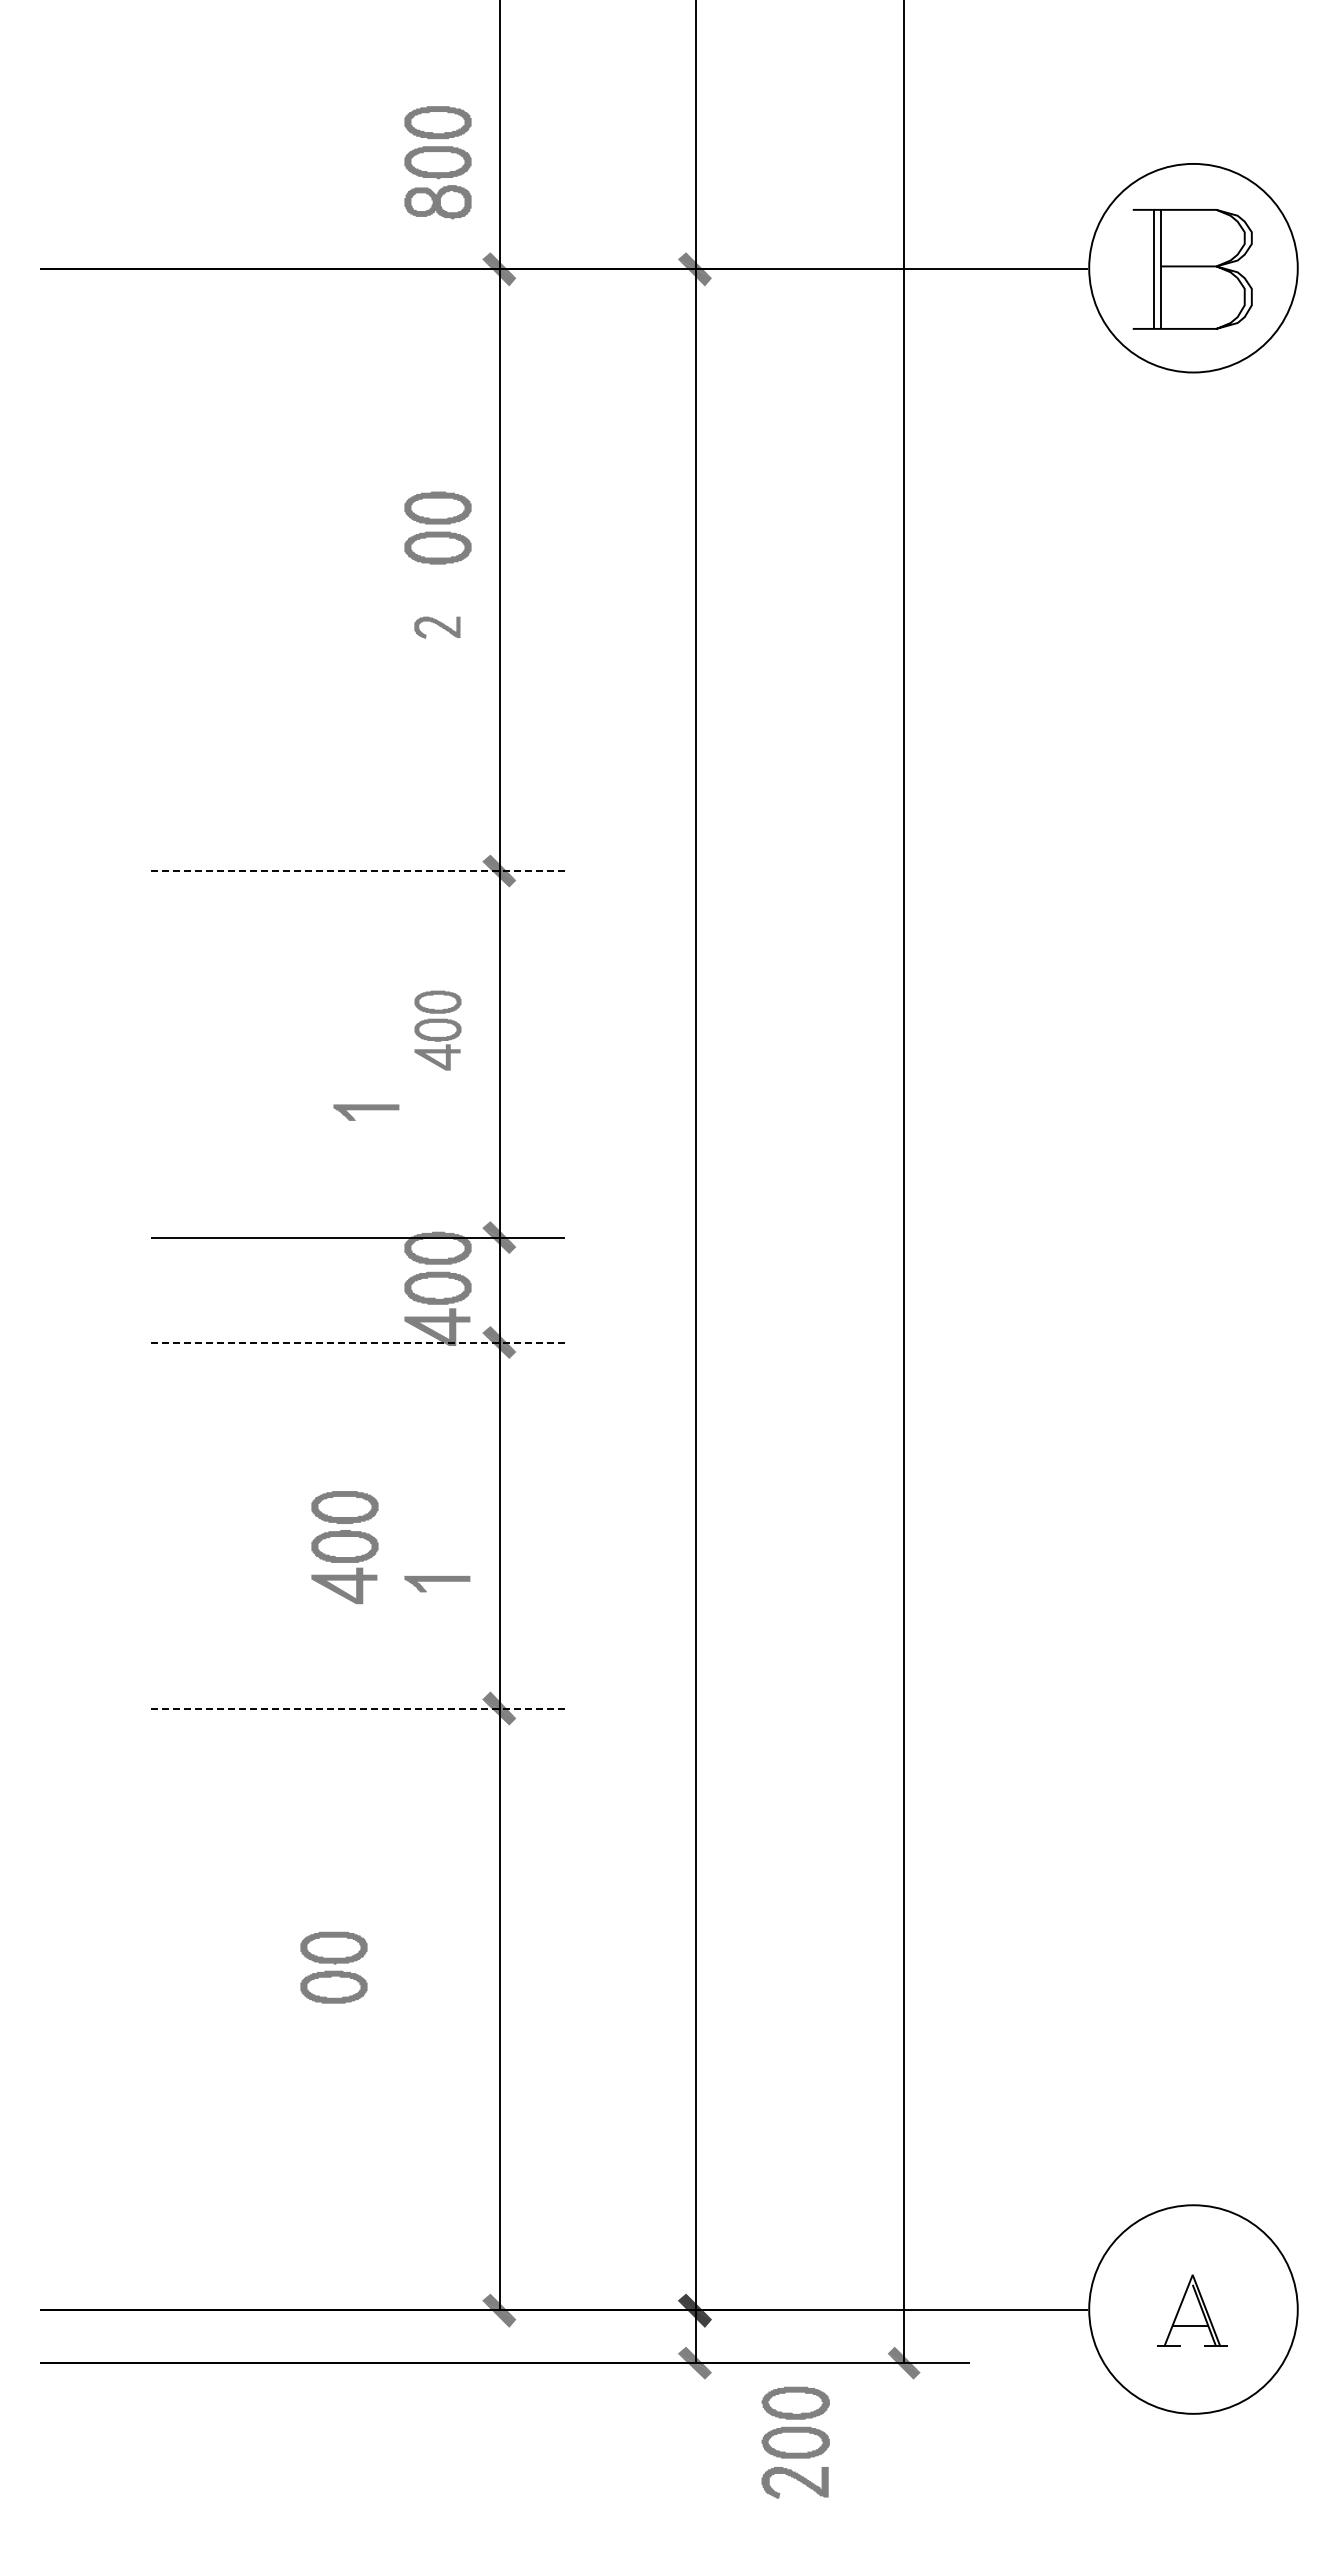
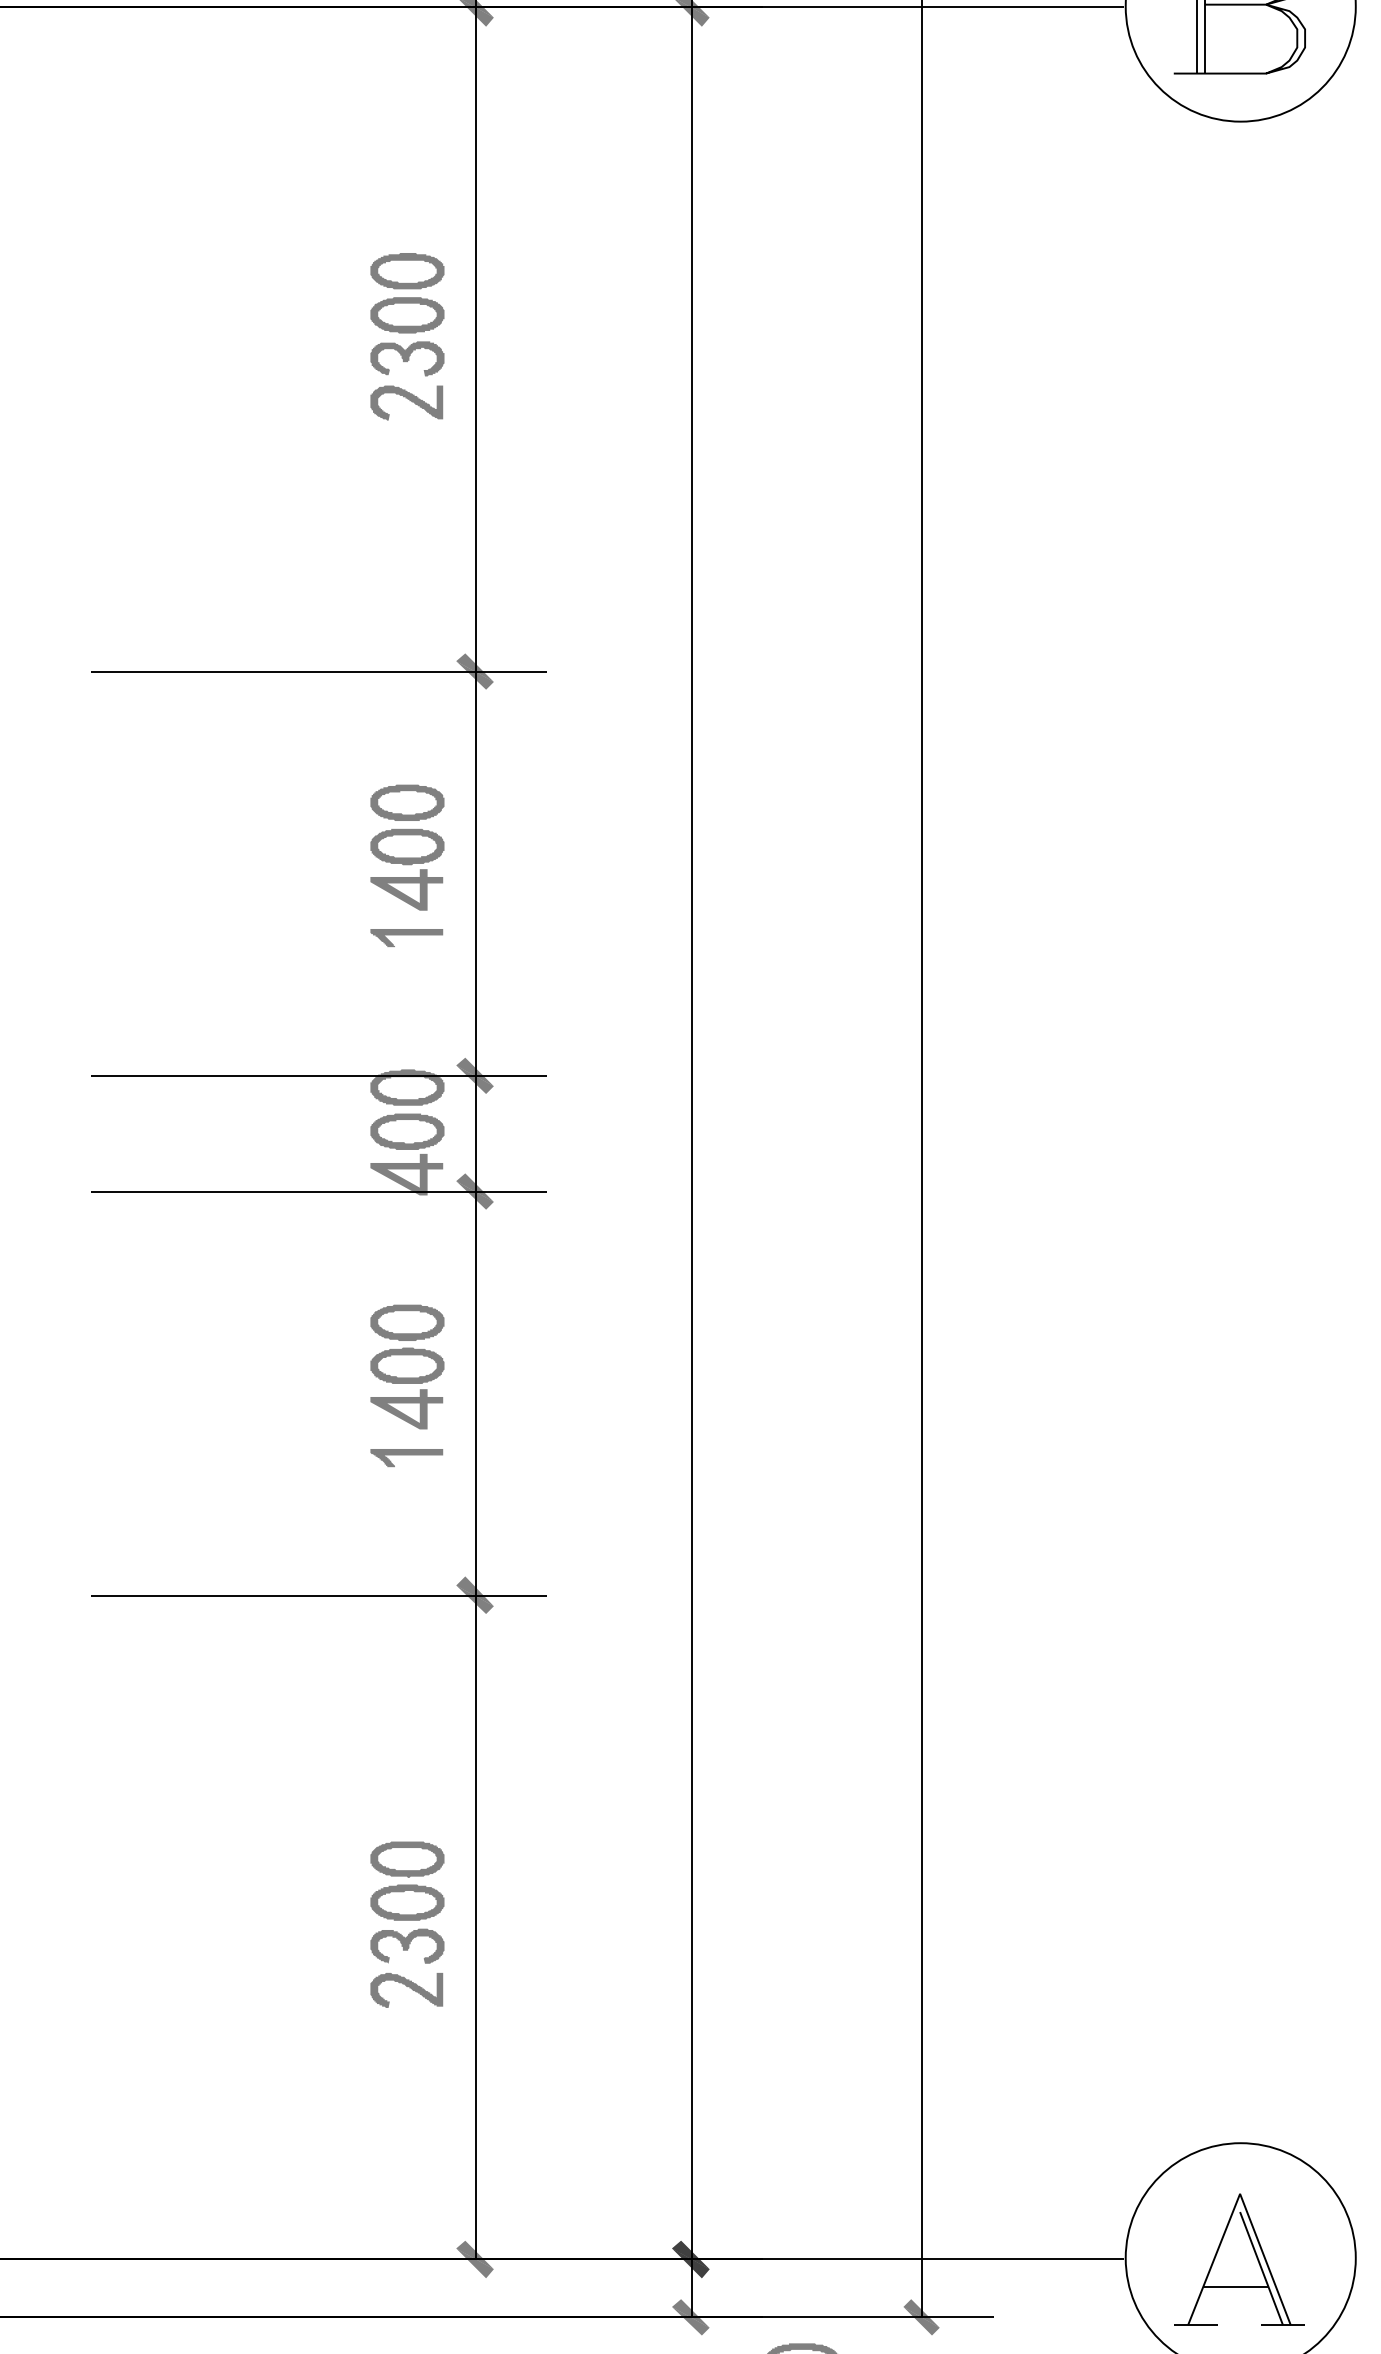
fill: (437, 587) -> (406, 358), added
part: (437, 627) -> (406, 402), size x1.43
line: (357, 871) -> (318, 672), dashed -> solid
part: (437, 1030) -> (406, 847), size x1.43
part: (366, 1112) -> (406, 937), moved
line: (357, 1342) -> (318, 1191), dashed -> solid
part: (344, 1547) -> (406, 1366), moved
line: (357, 1709) -> (318, 1596), dashed -> solid
part: (333, 1967) -> (406, 1880), moved
fill: (437, 2026) -> (406, 1946), added
part: (437, 2066) -> (406, 1990), added
part: (1192, 2310) -> (1239, 2259), size x1.67

